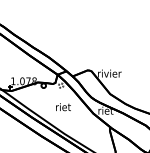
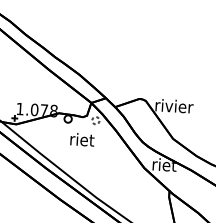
text: (63, 107) -> (82, 140), moved

